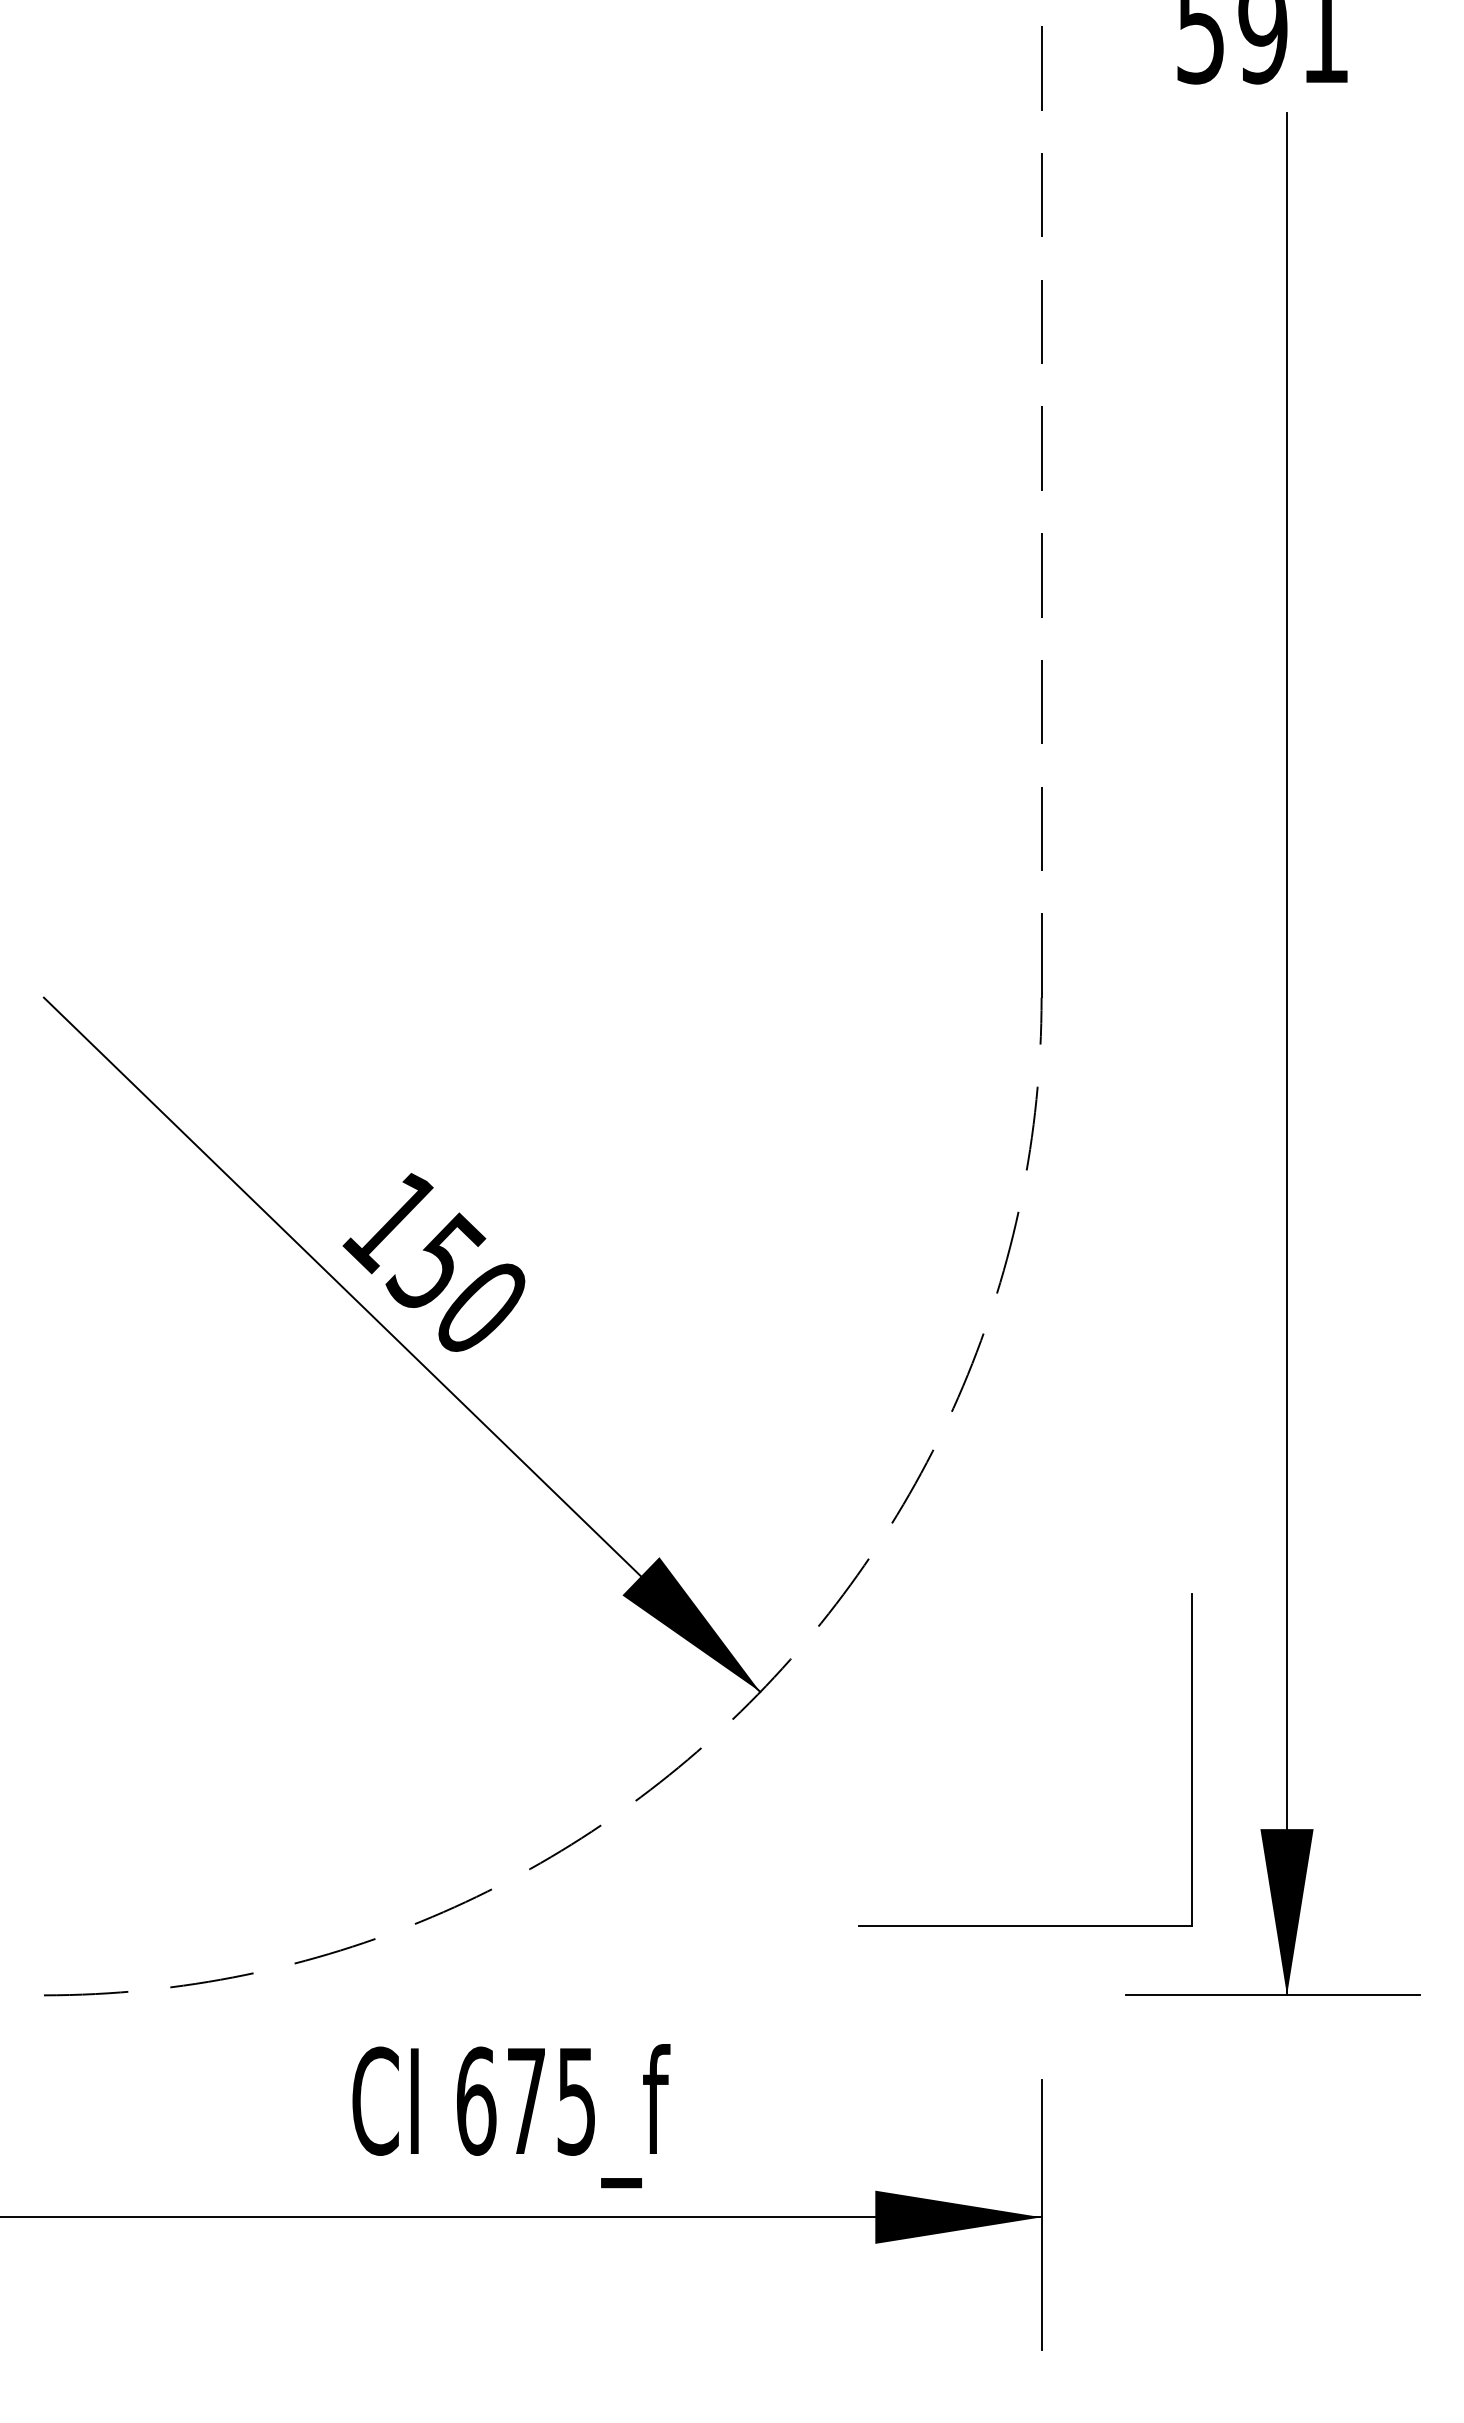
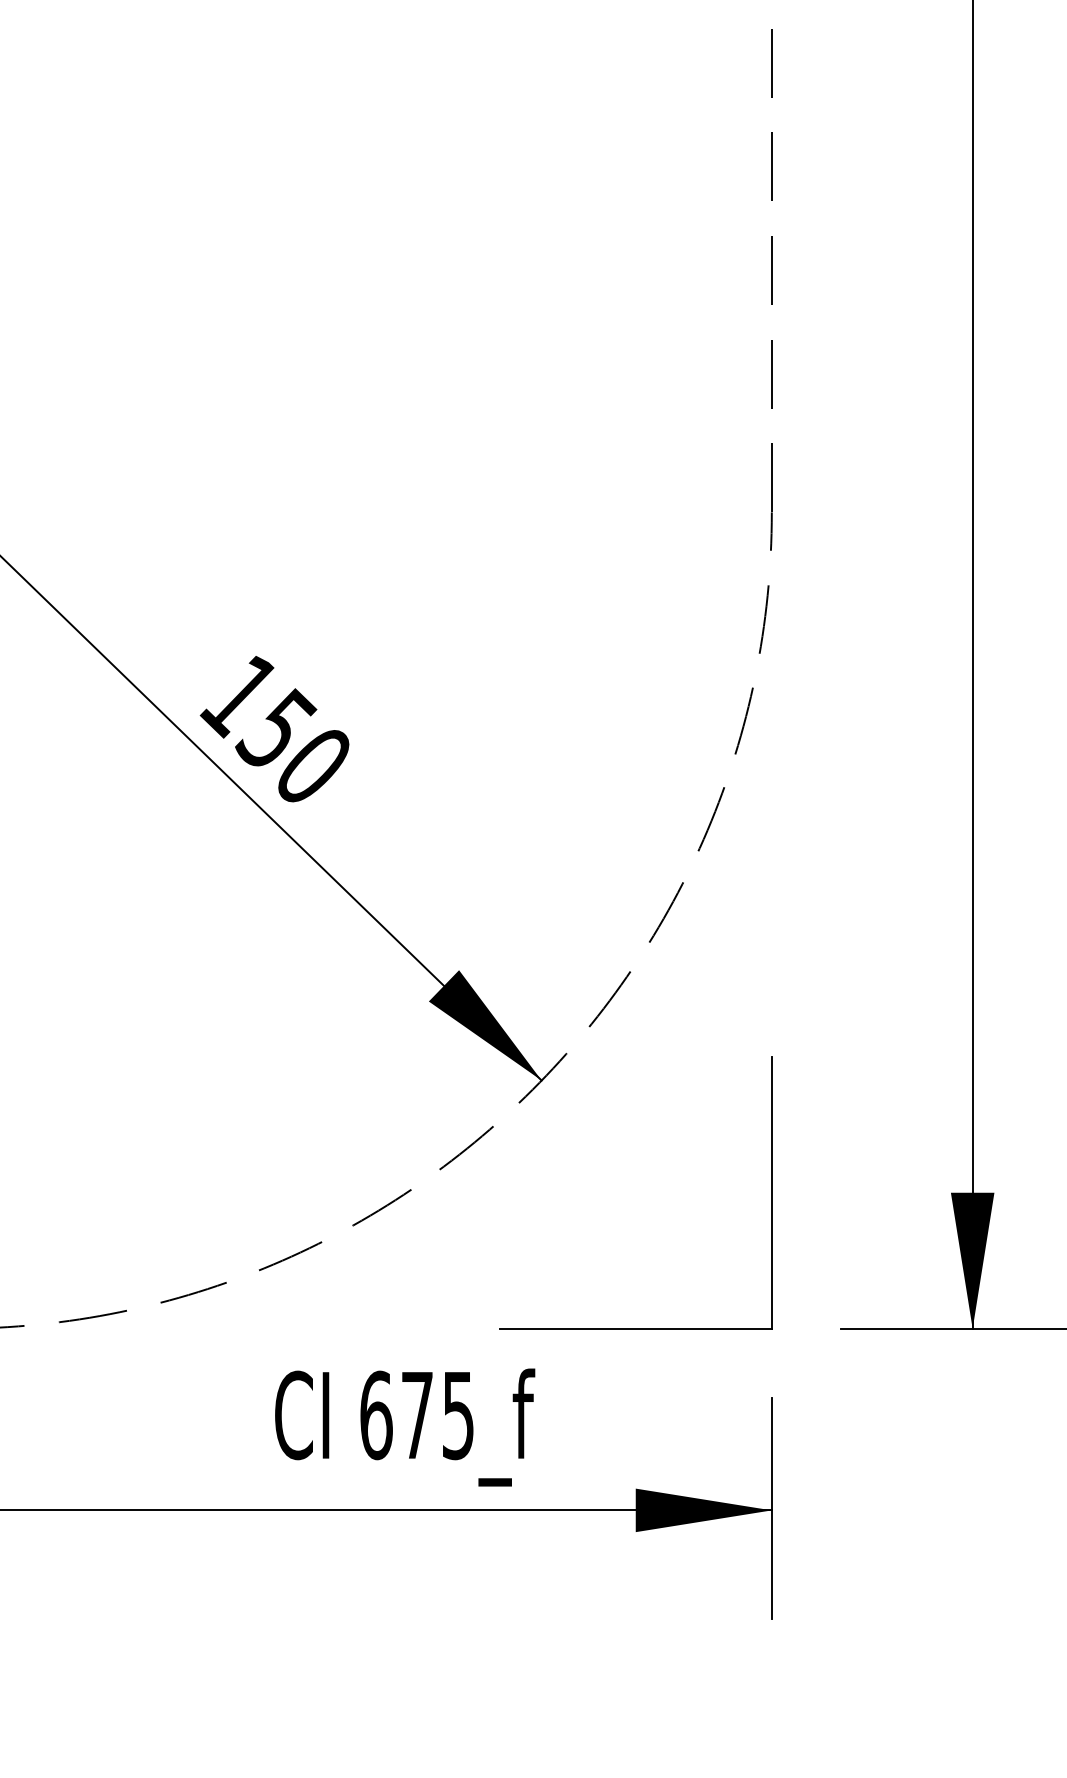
part: (1191, 1759) -> (771, 1192), moved
text: (511, 2116) -> (405, 1427), moved

